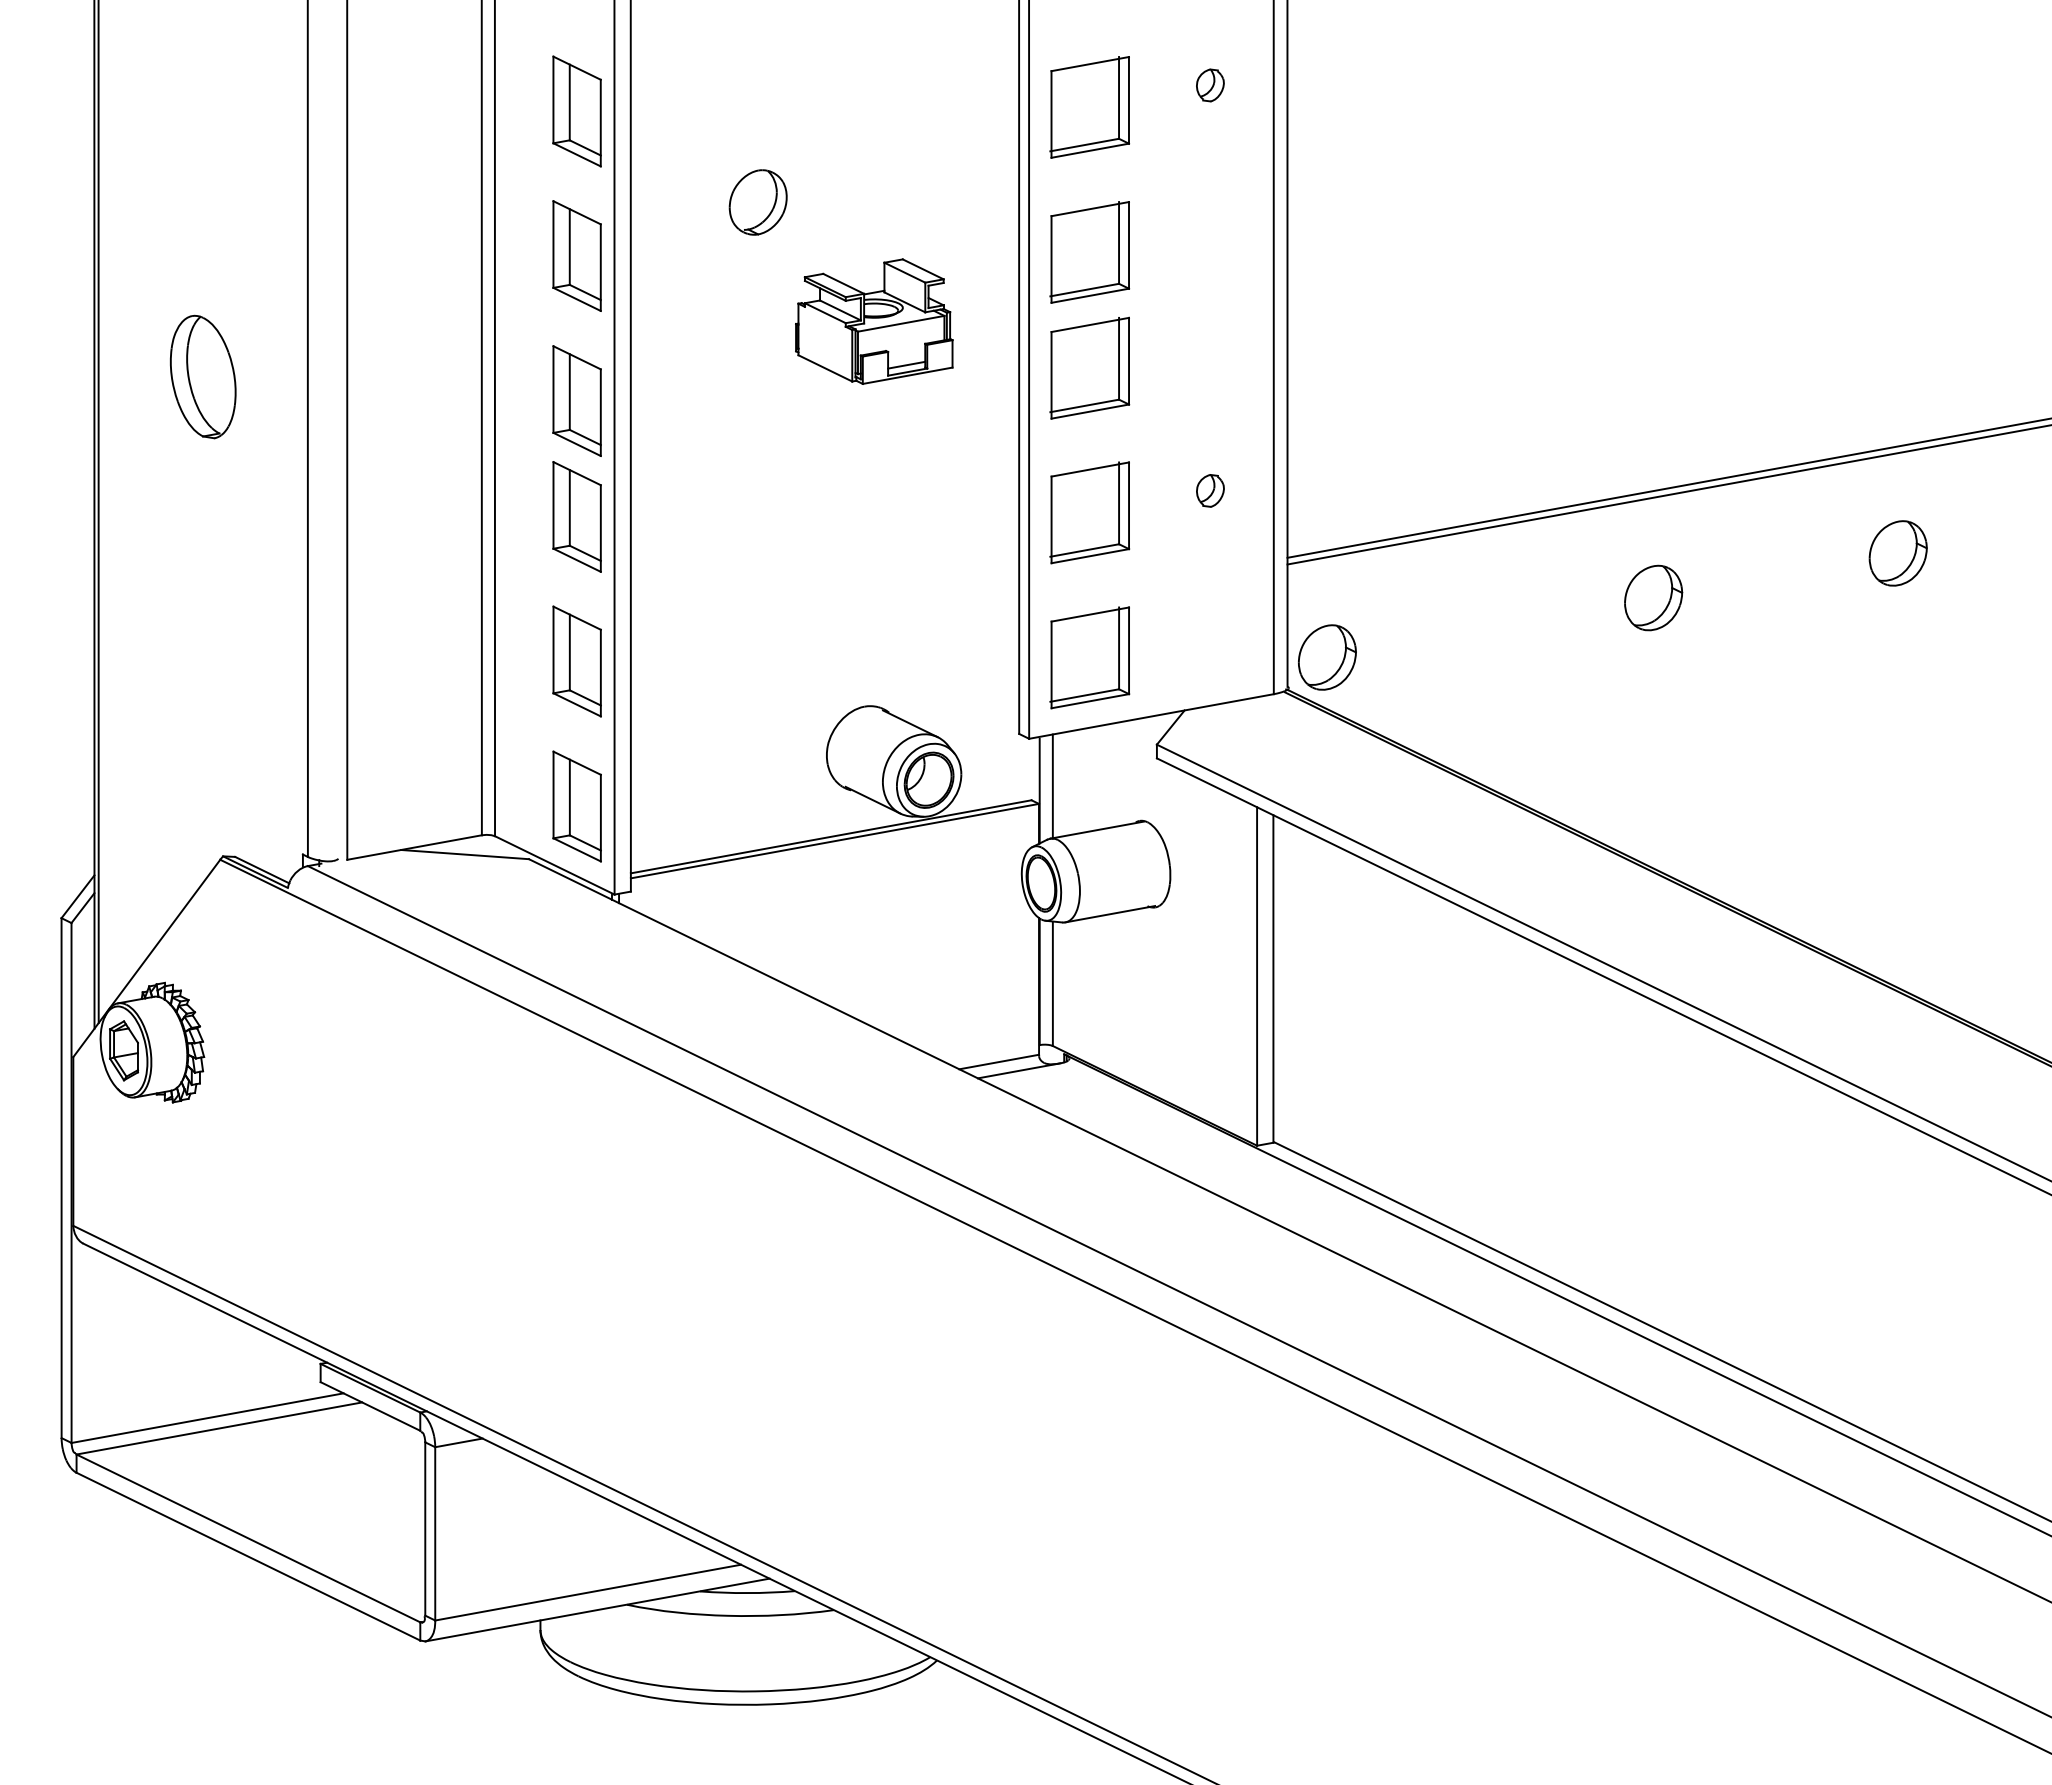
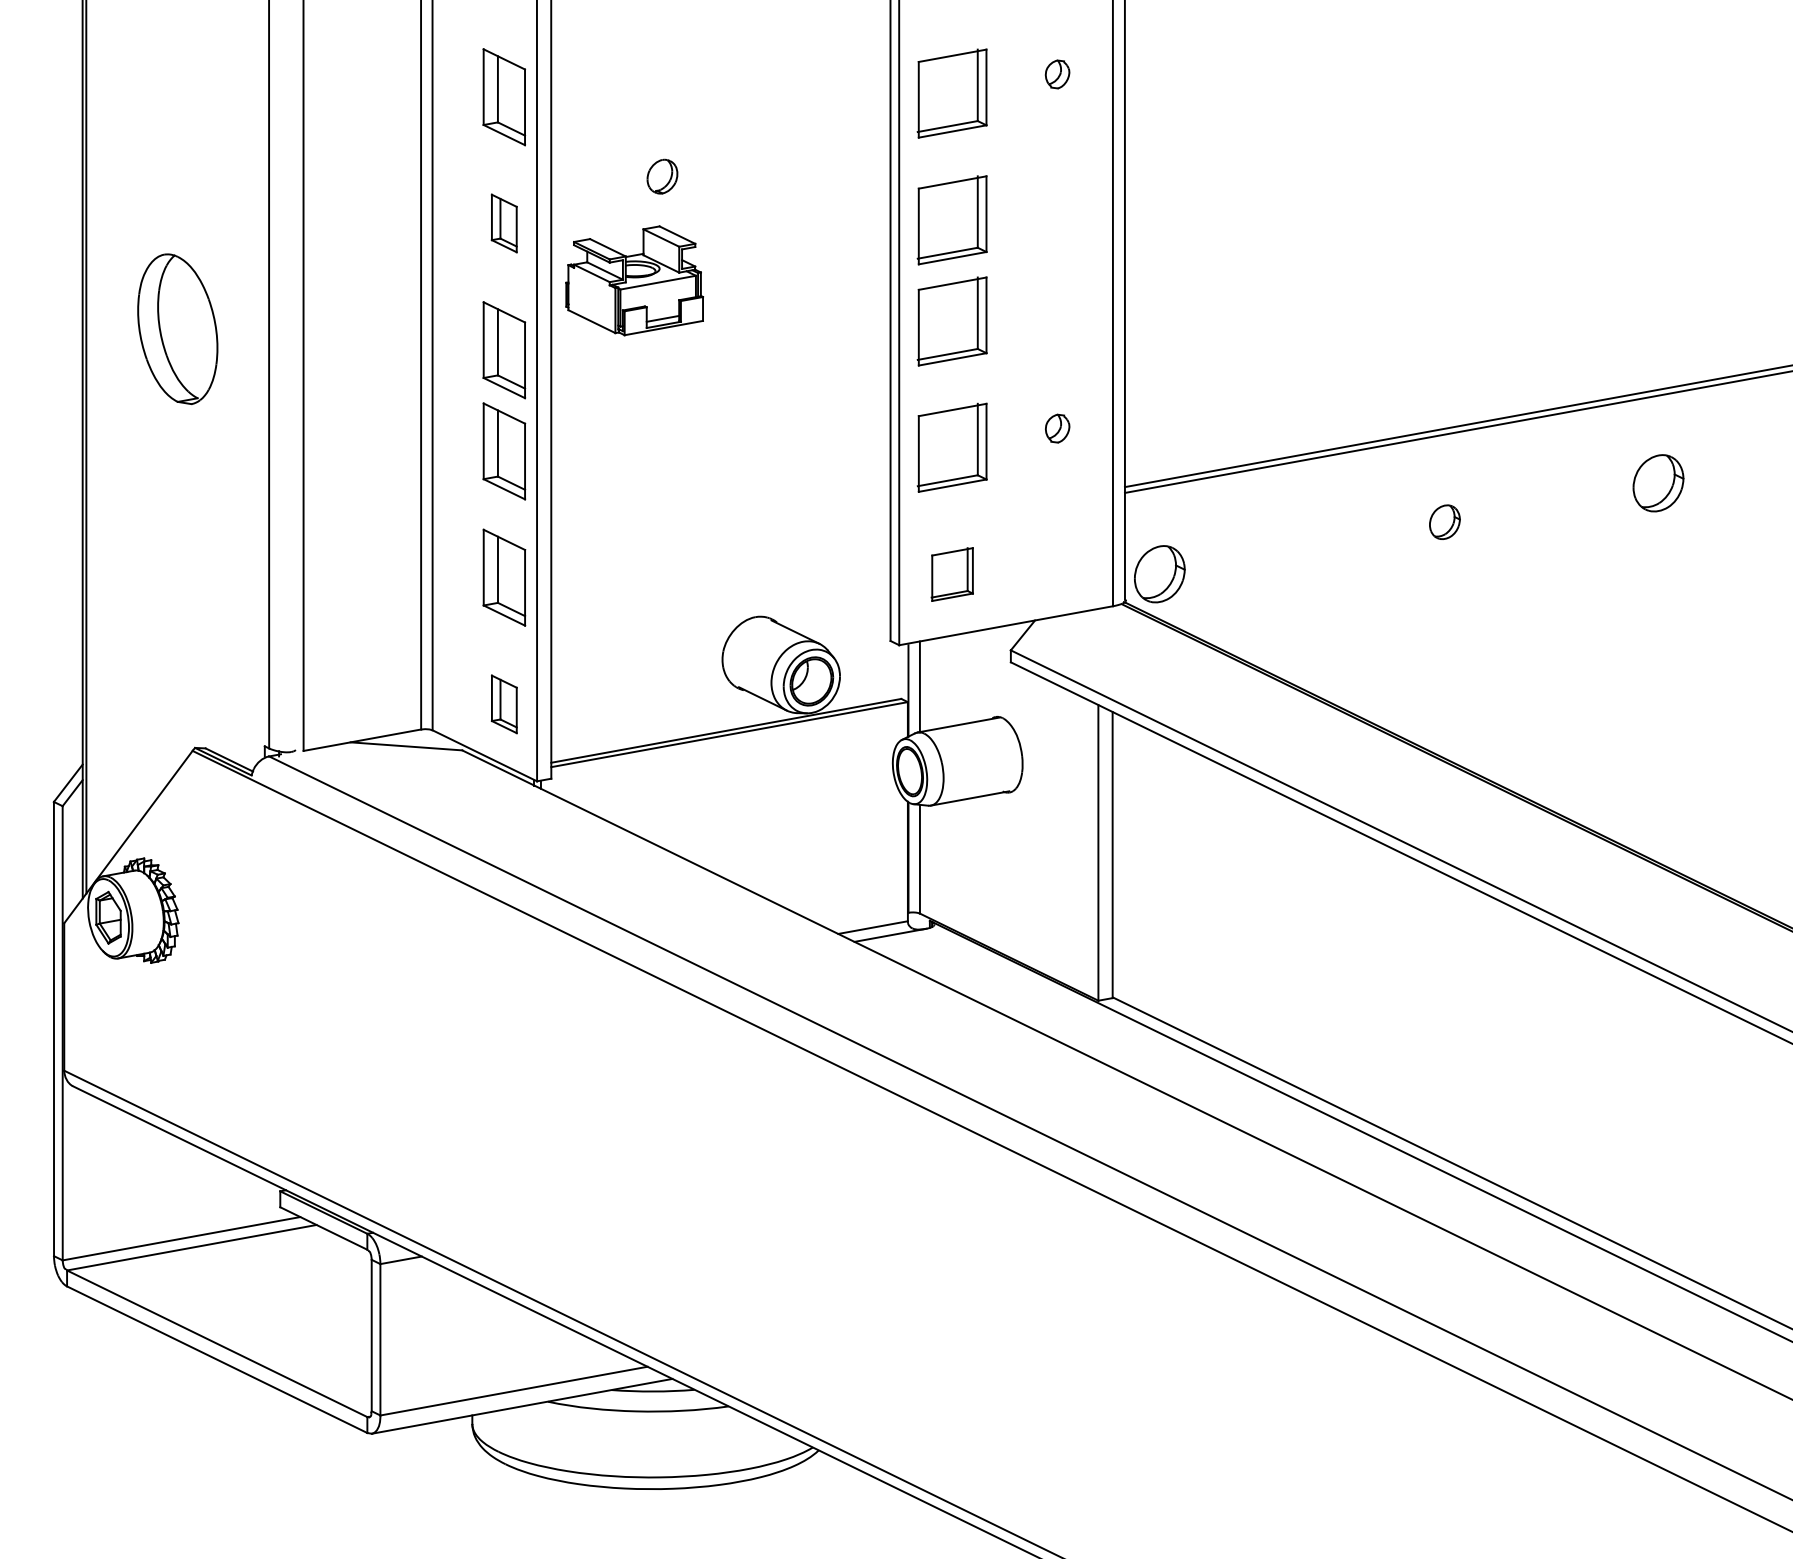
part: (757, 202) -> (661, 176), size x0.6
part: (576, 255) -> (503, 223), size x0.6
part: (874, 321) -> (634, 280), moved
part: (202, 376) -> (177, 328), size x1.4
part: (1653, 597) -> (1444, 521), size x0.6
part: (1089, 657) -> (951, 574), size x0.6
part: (576, 806) -> (503, 704), size x0.6

